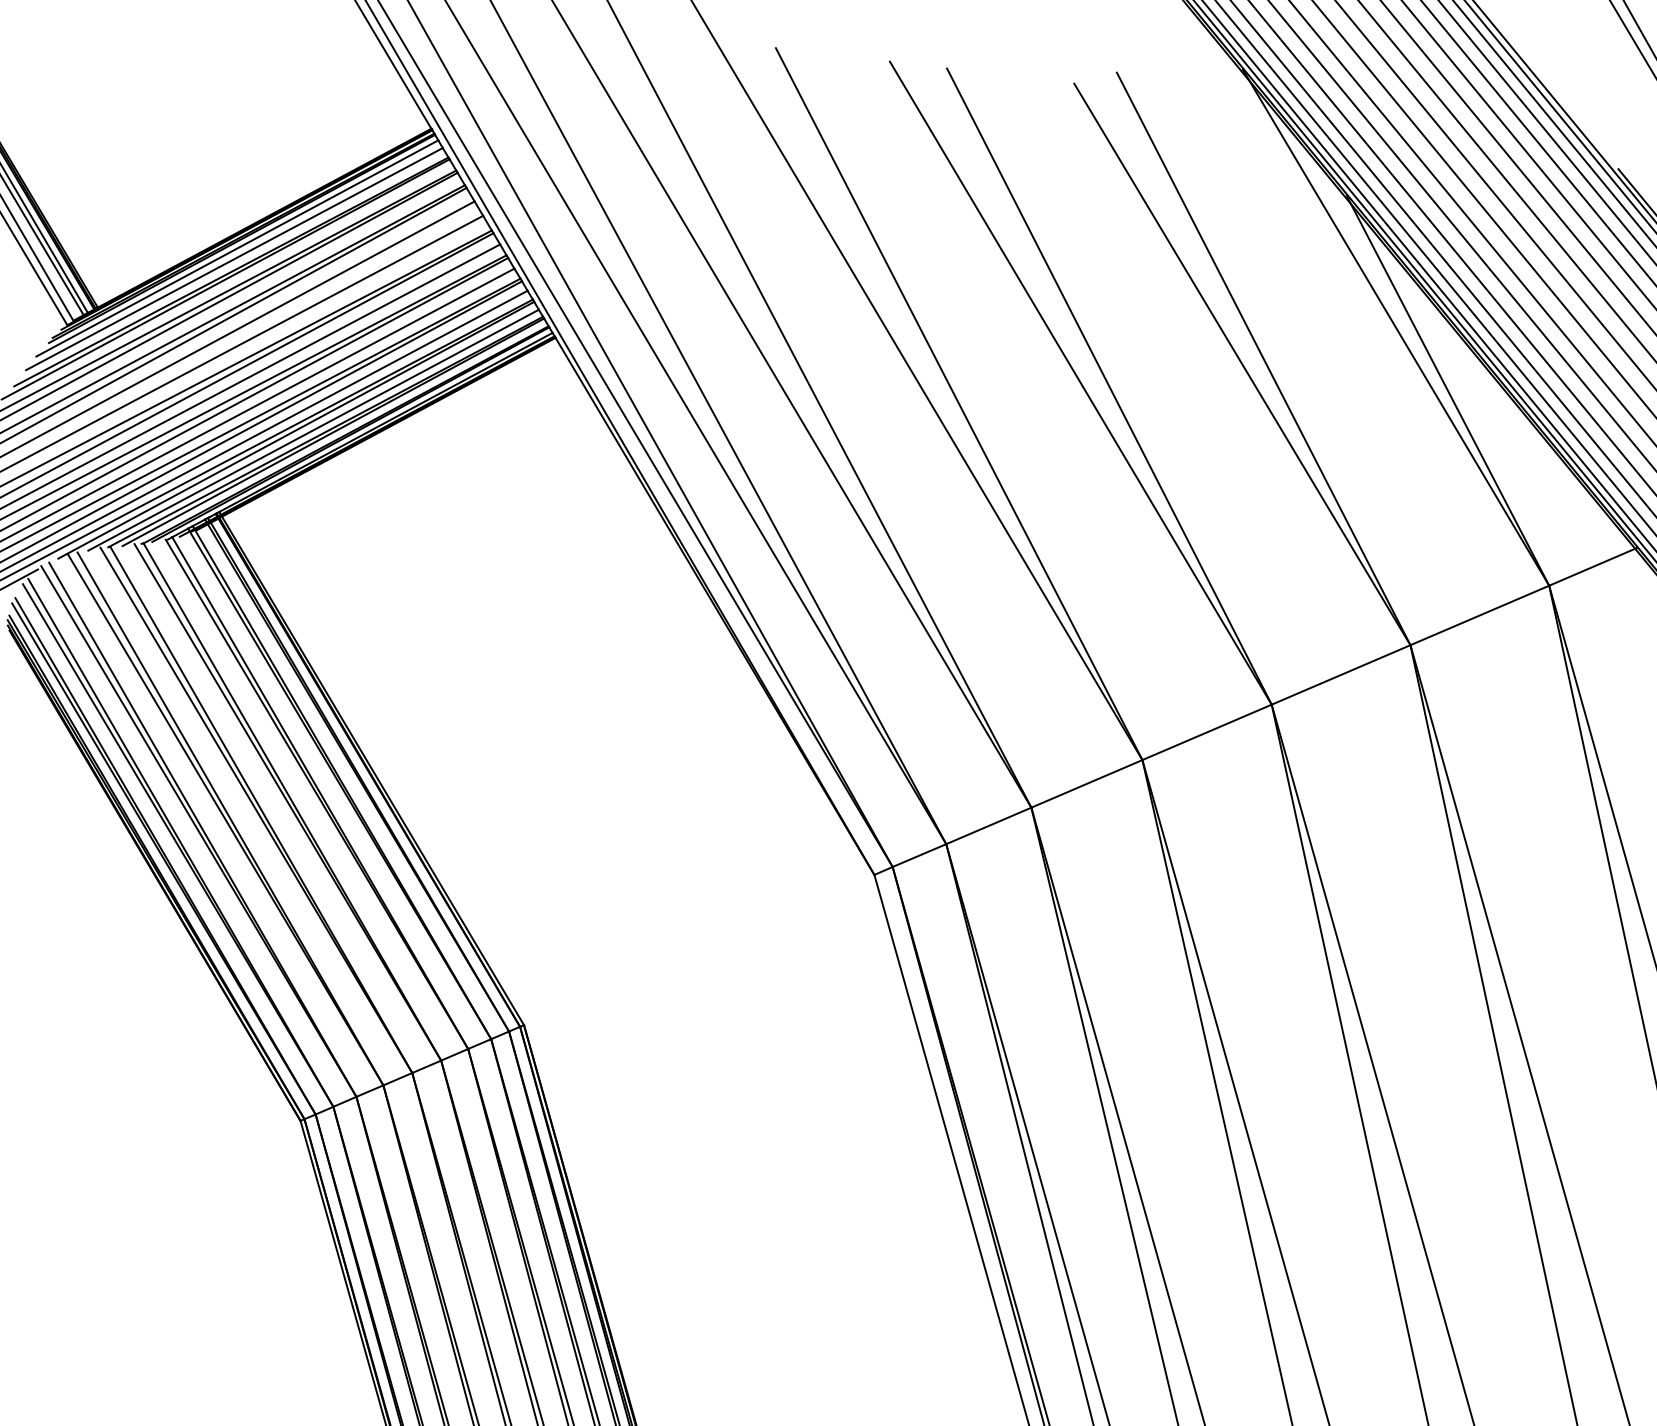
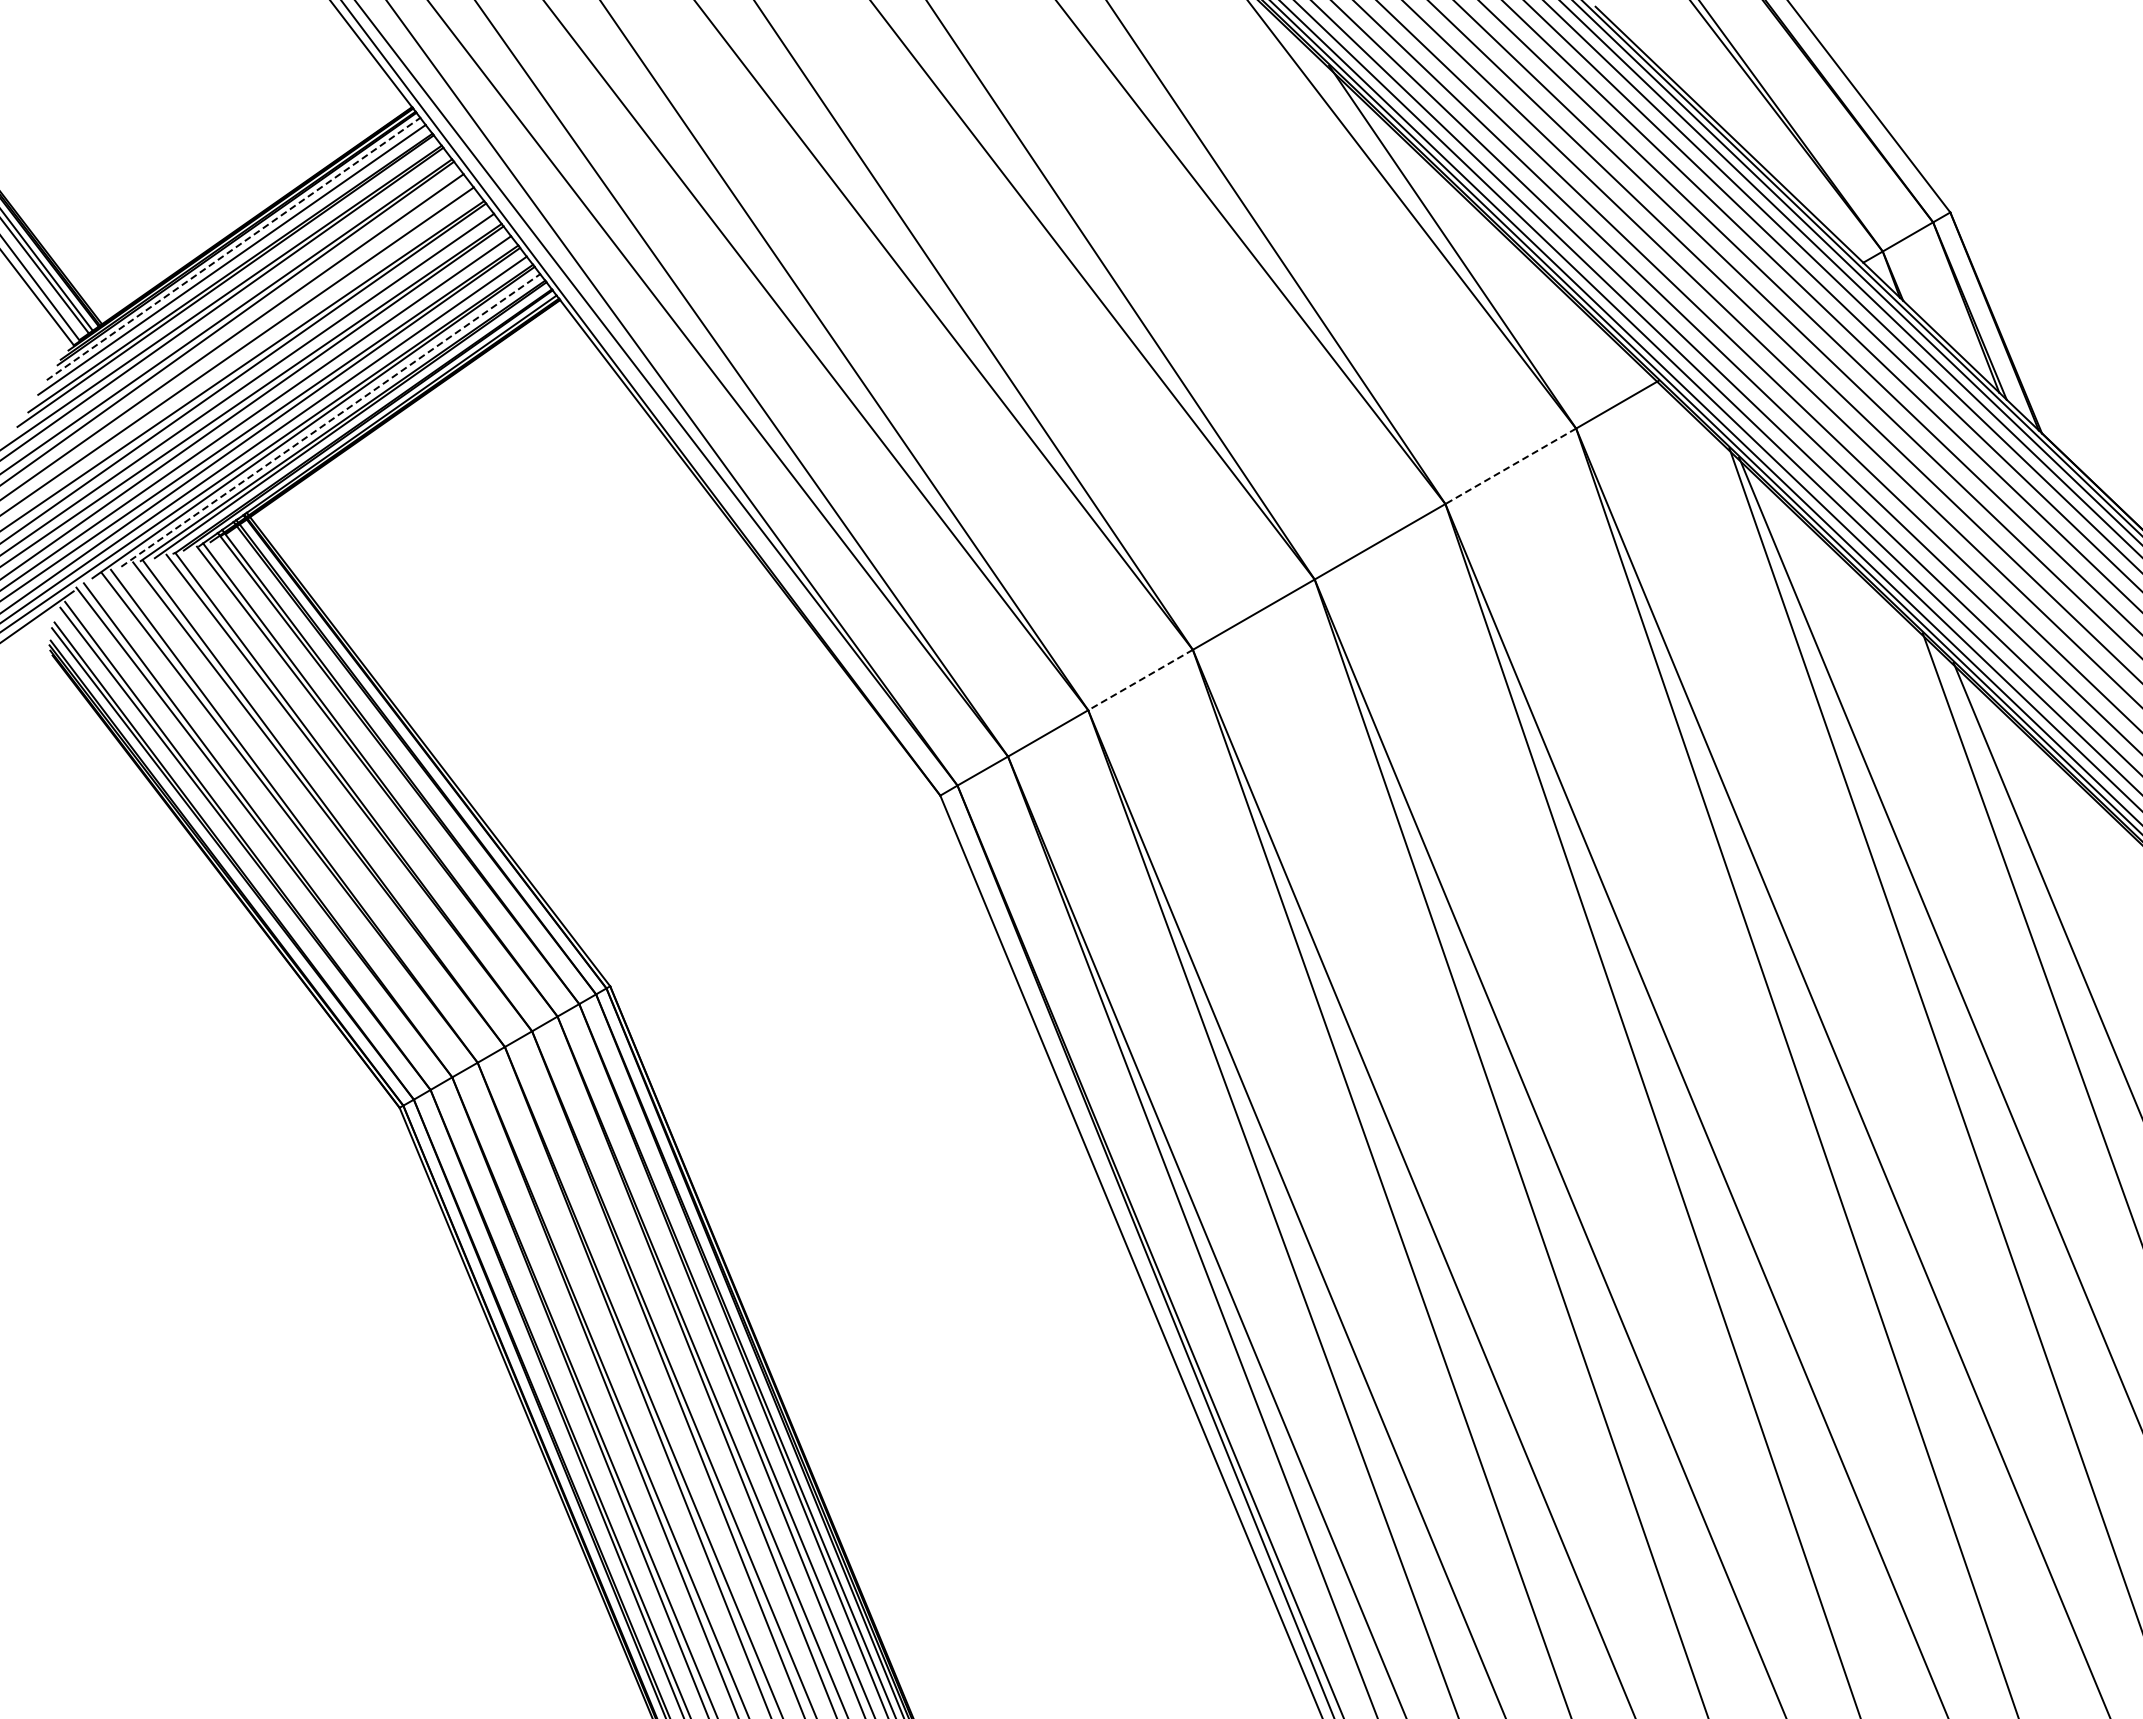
line: (238, 248) -> (234, 248), solid -> dashed
line: (314, 430) -> (331, 420), solid -> dashed
line: (1479, 615) -> (1510, 466), solid -> dashed
line: (1086, 784) -> (1140, 680), solid -> dashed

